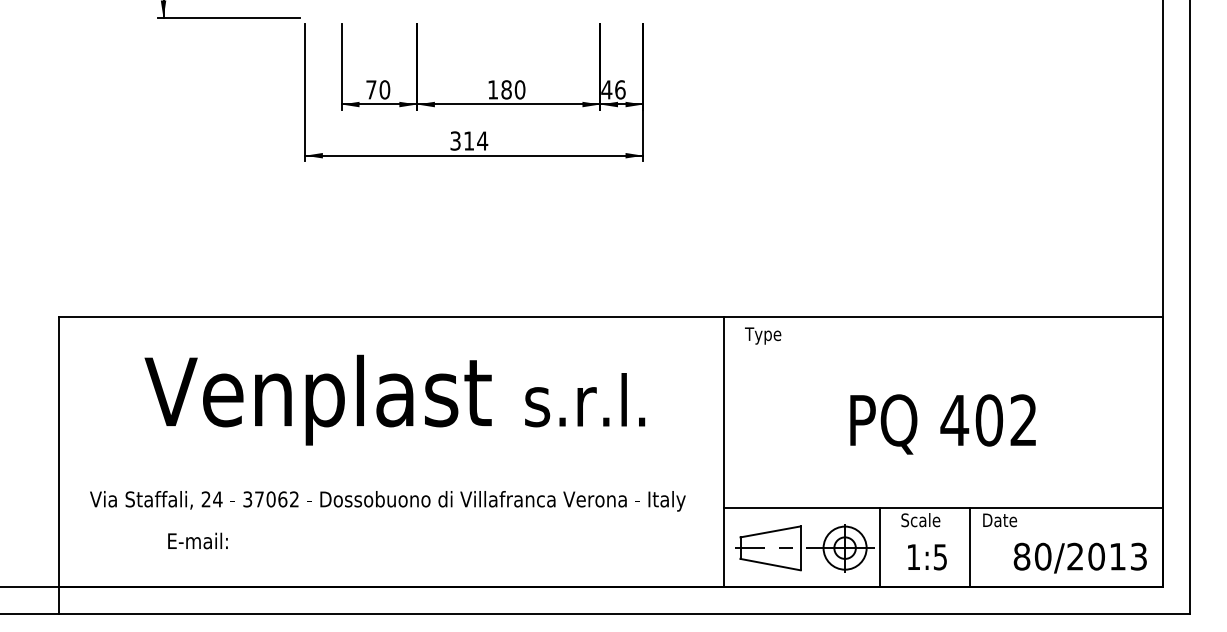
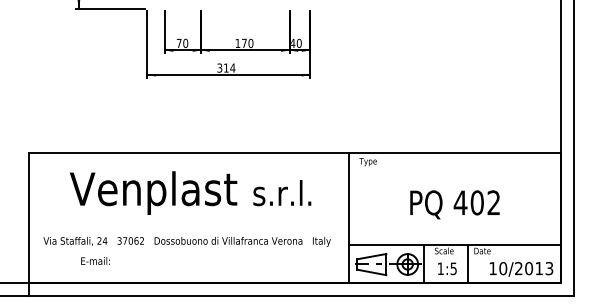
text: (620, 87) -> (299, 42), 46 -> 40
text: (506, 90) -> (244, 43), 180 -> 170
text: (1022, 556) -> (493, 268), 80/2013 -> 10/2013

